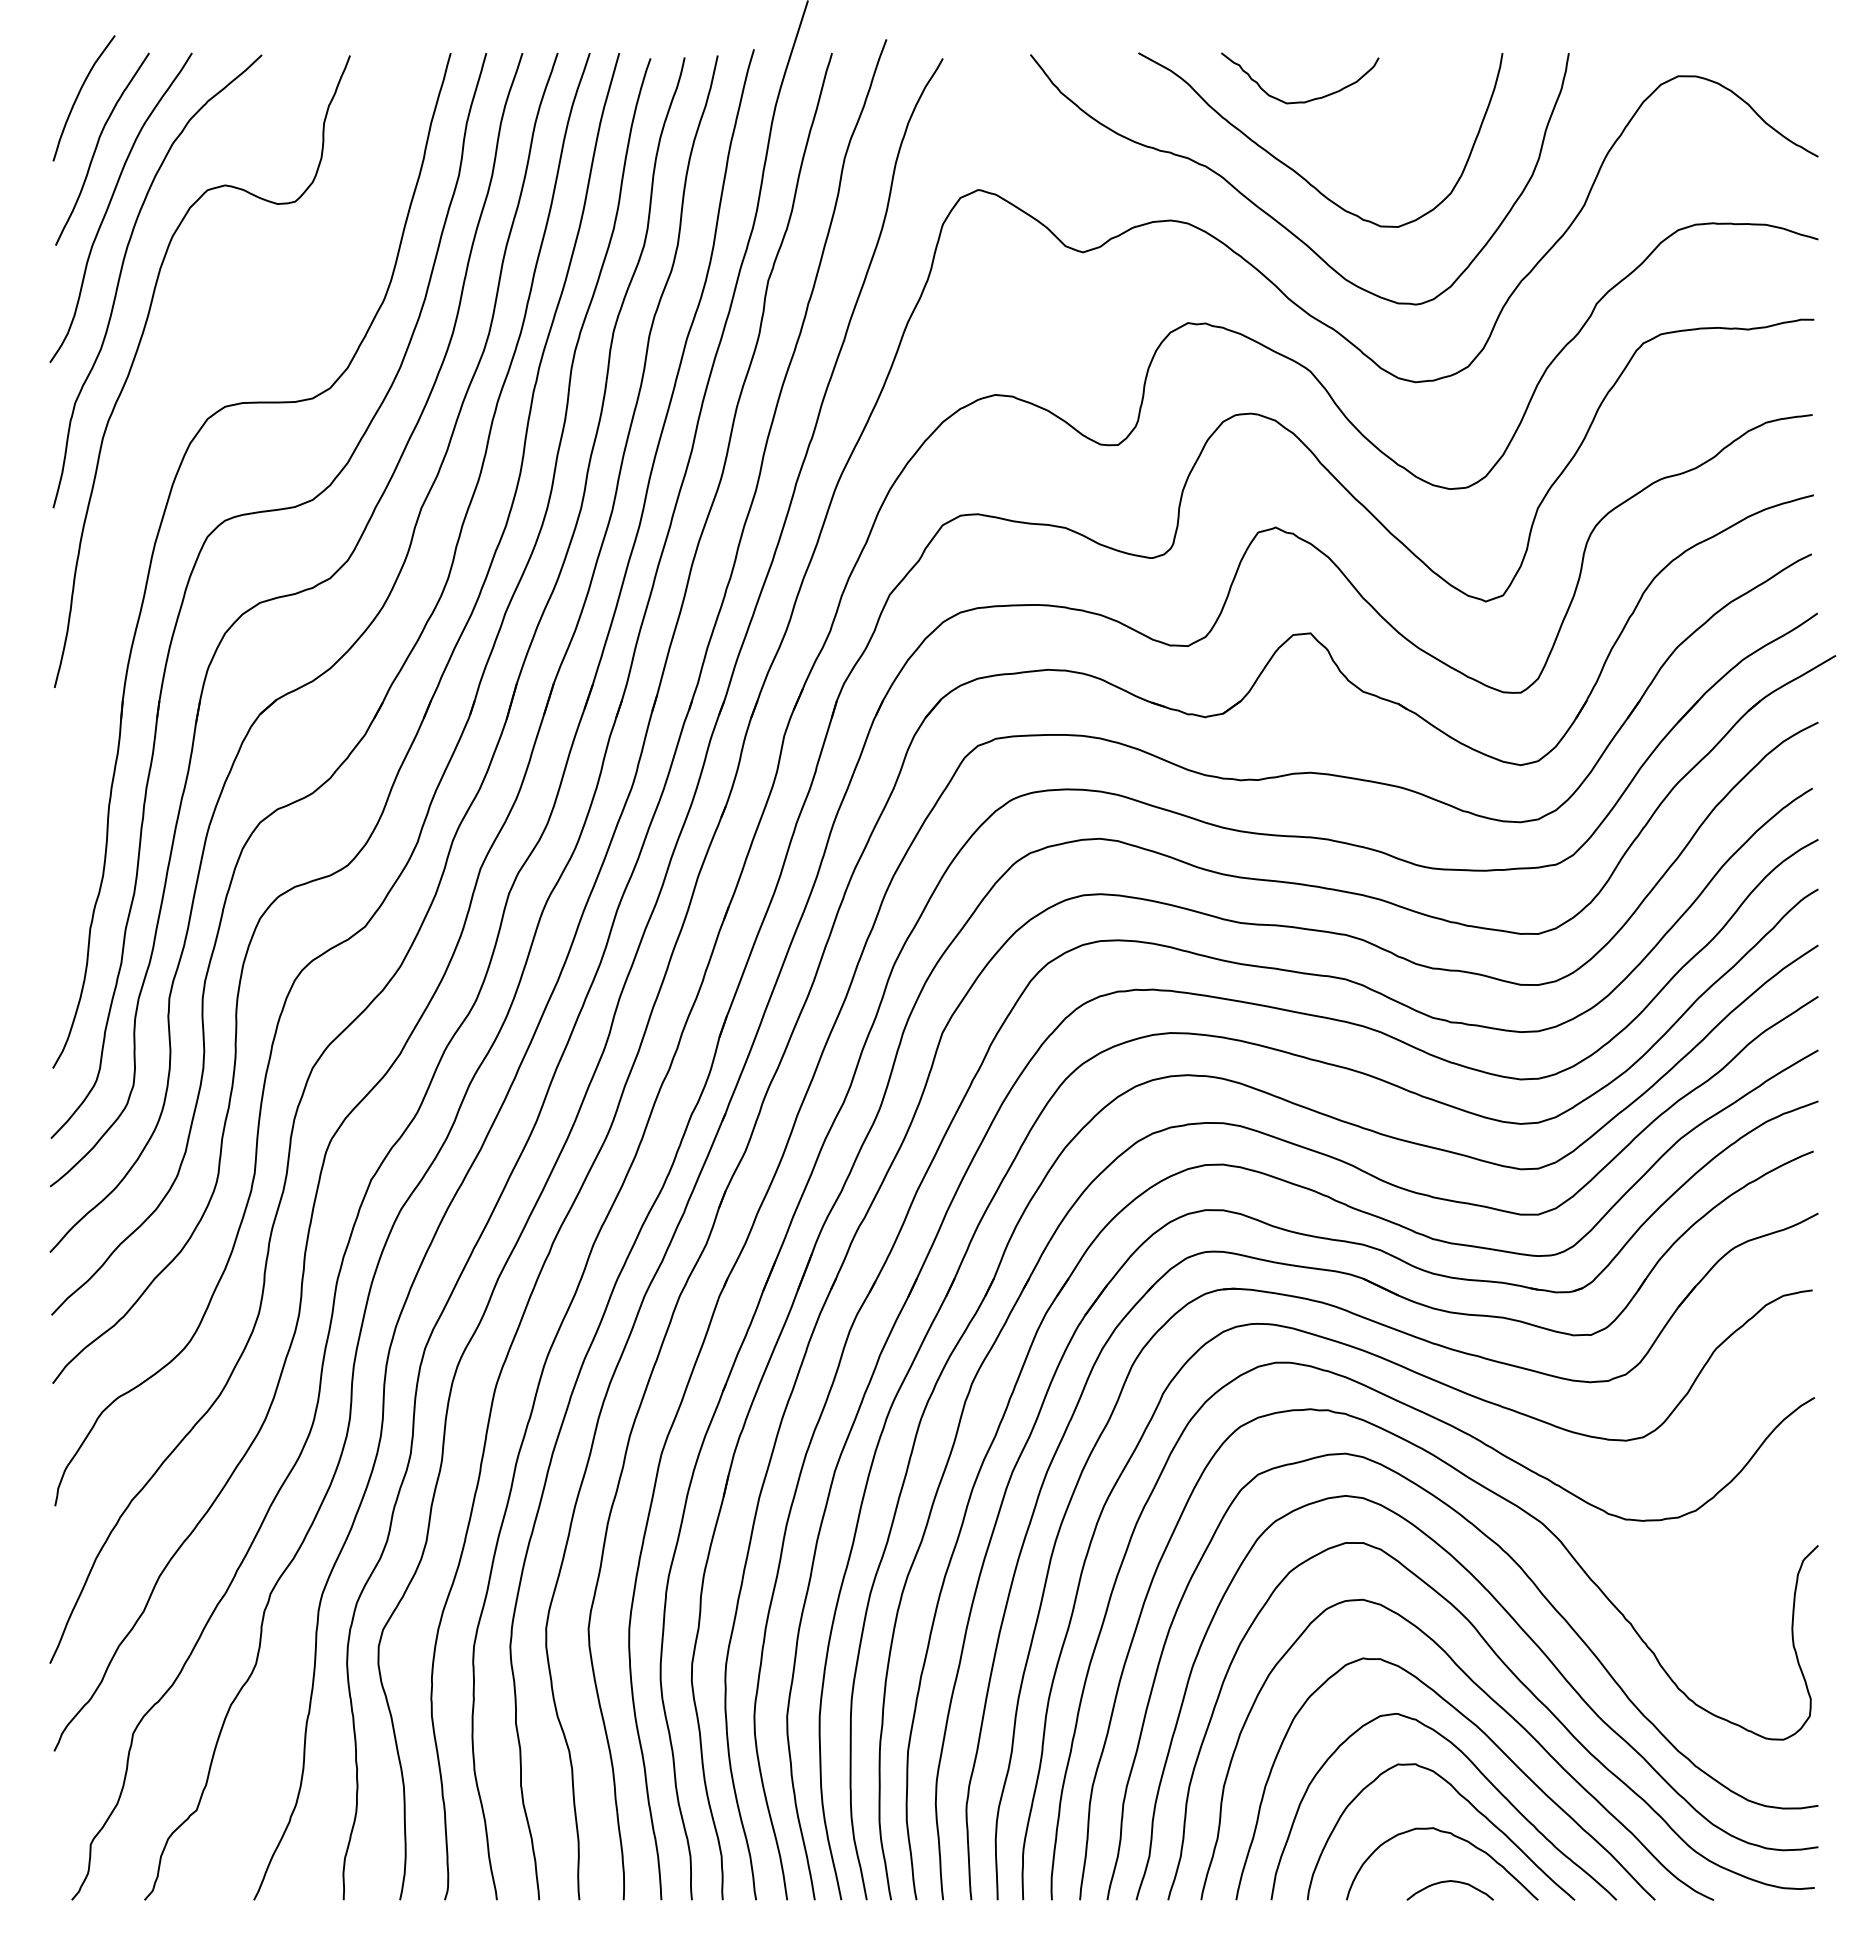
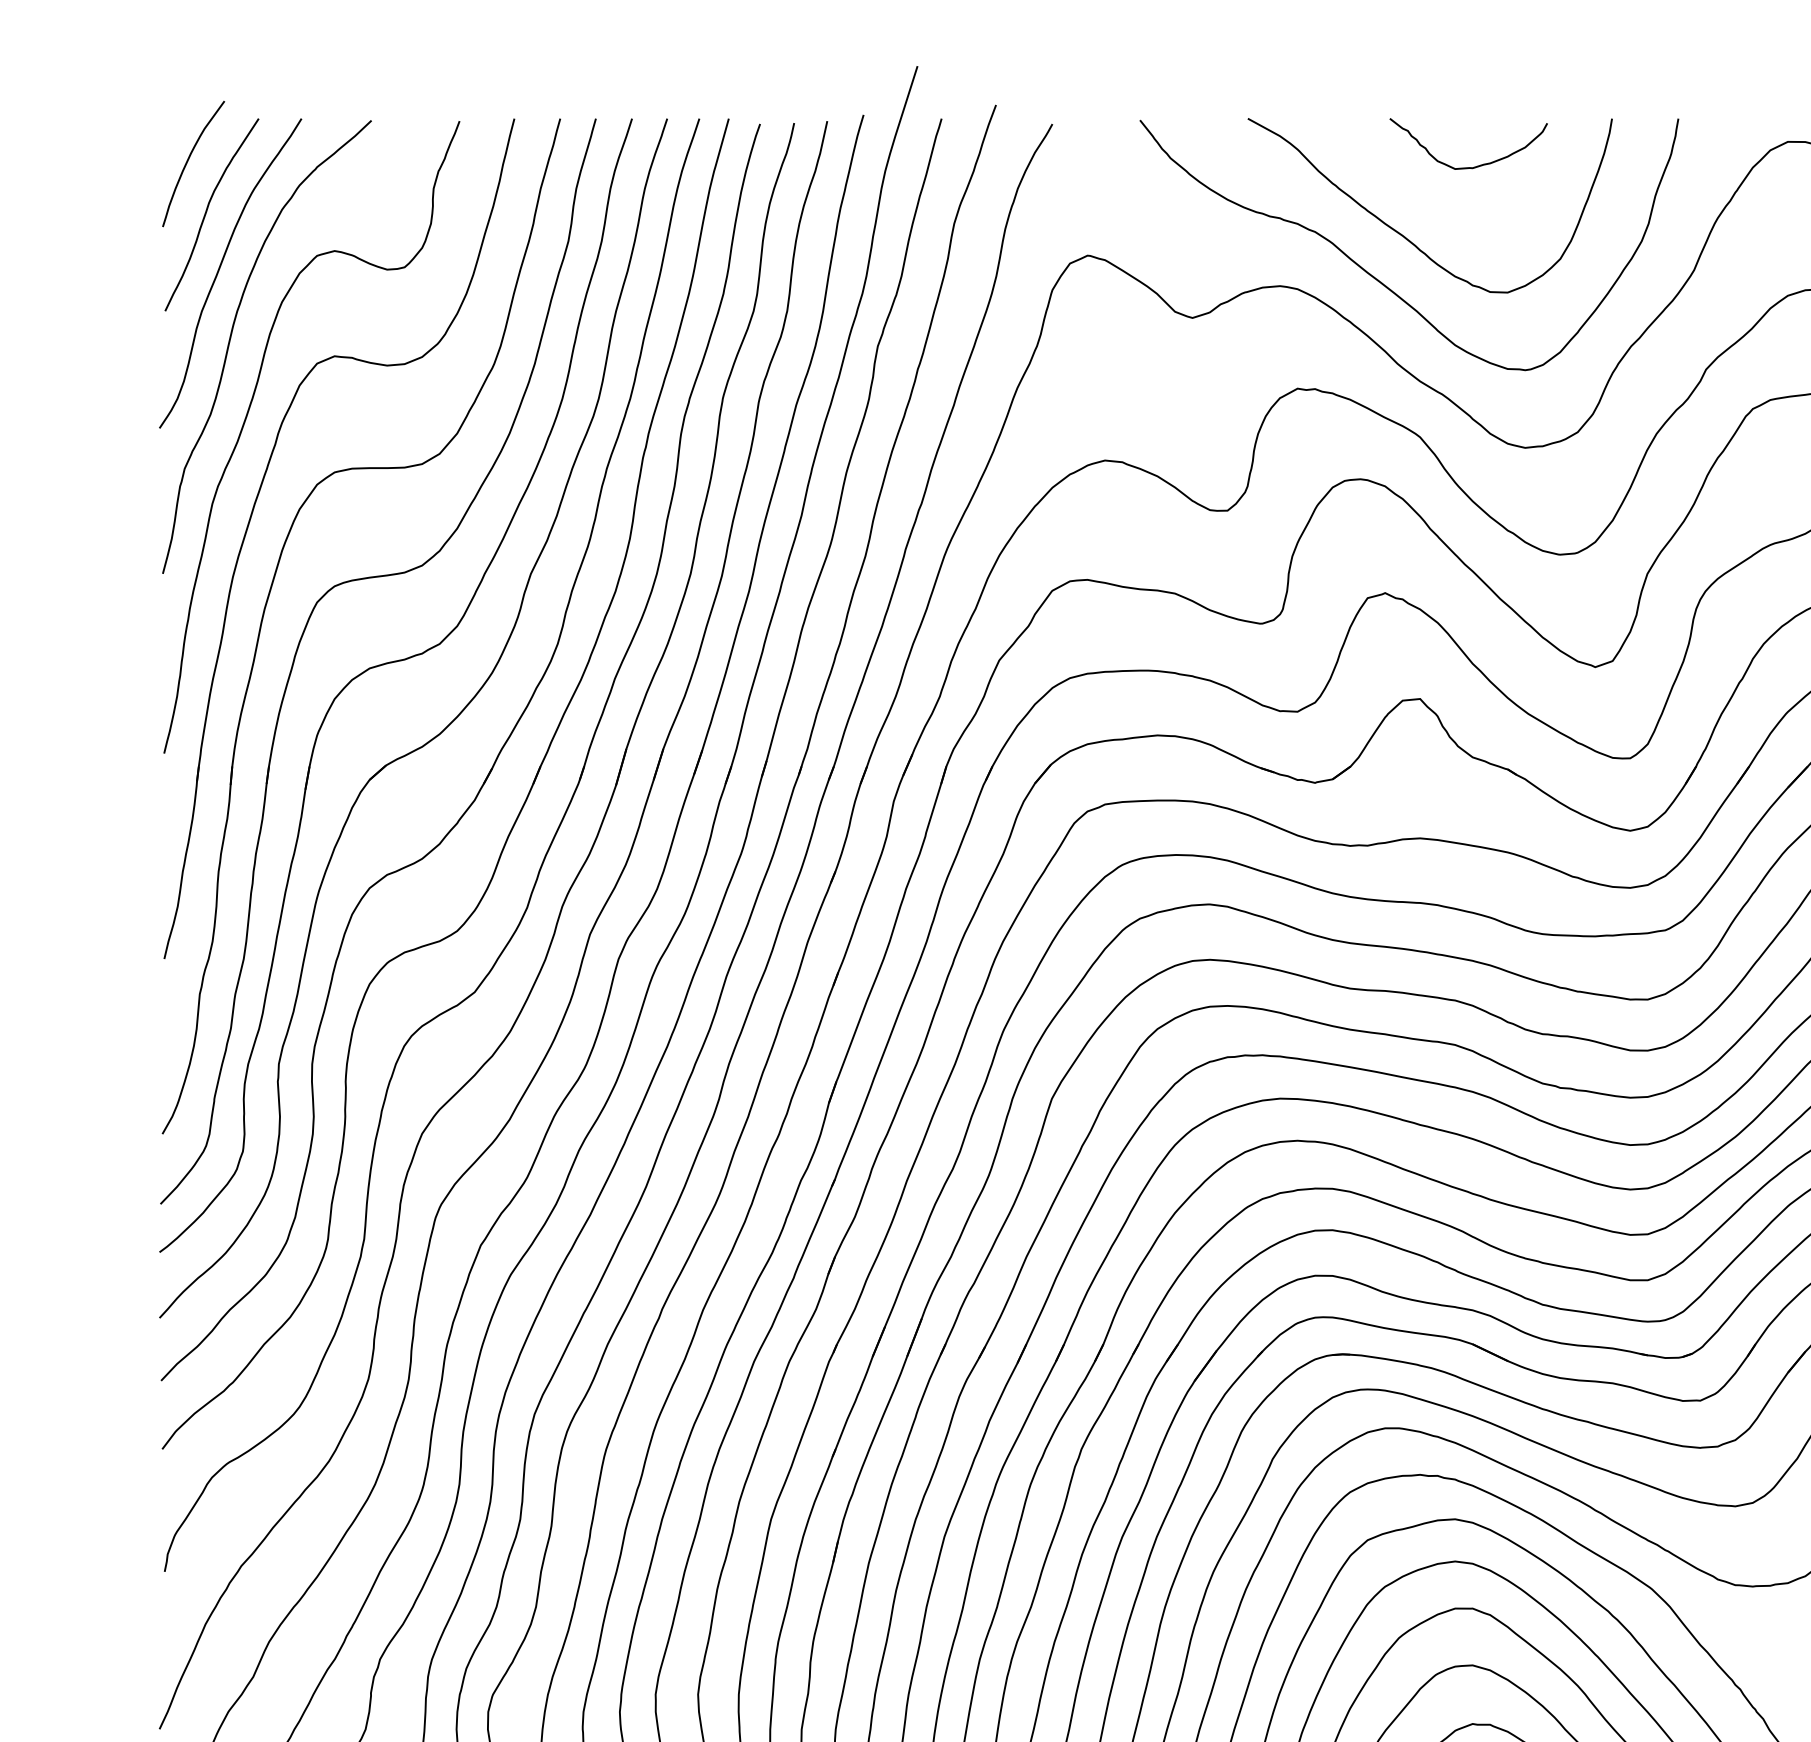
curve: (1306, 100) -> (1475, 166), moved
part: (143, 448) -> (253, 514), added

